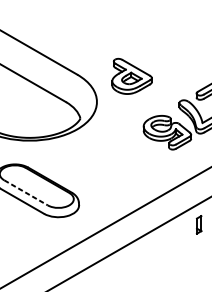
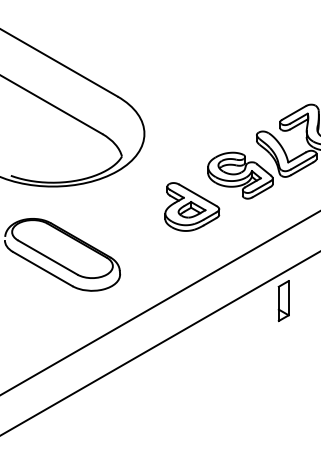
part: (132, 76) -> (192, 206), moved
line: (26, 192) -> (48, 257), dashed -> solid
part: (199, 225) -> (283, 301), size x1.67

